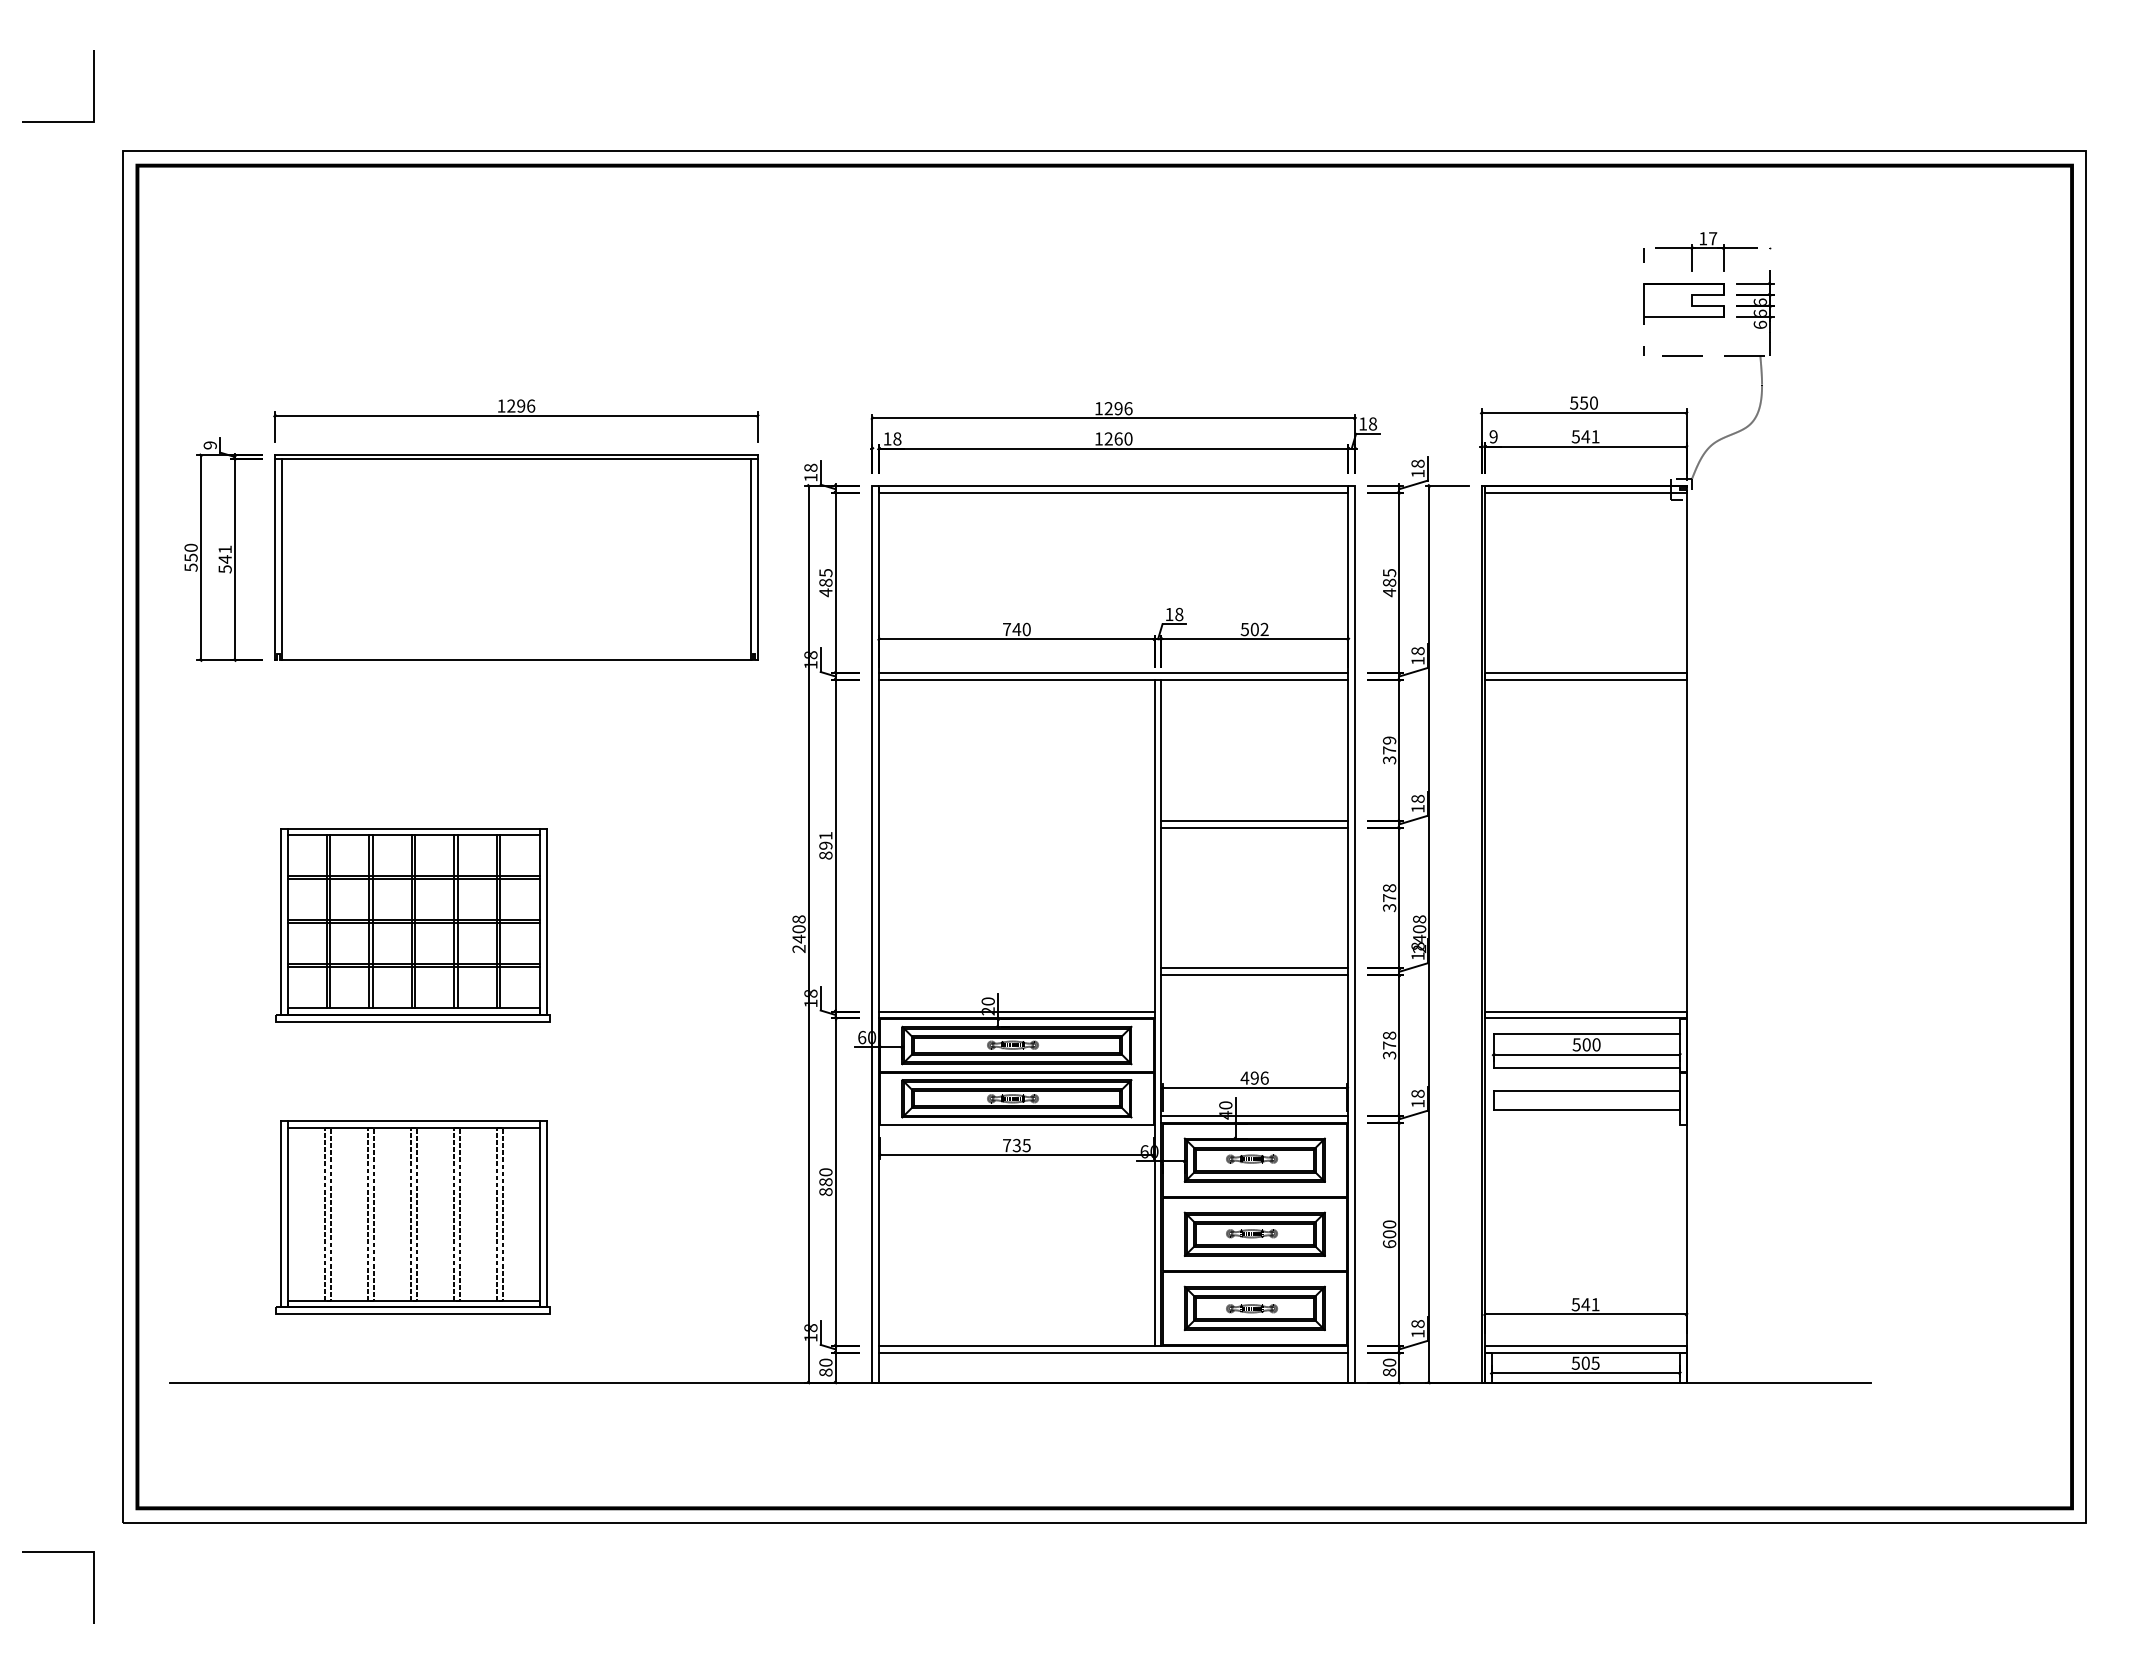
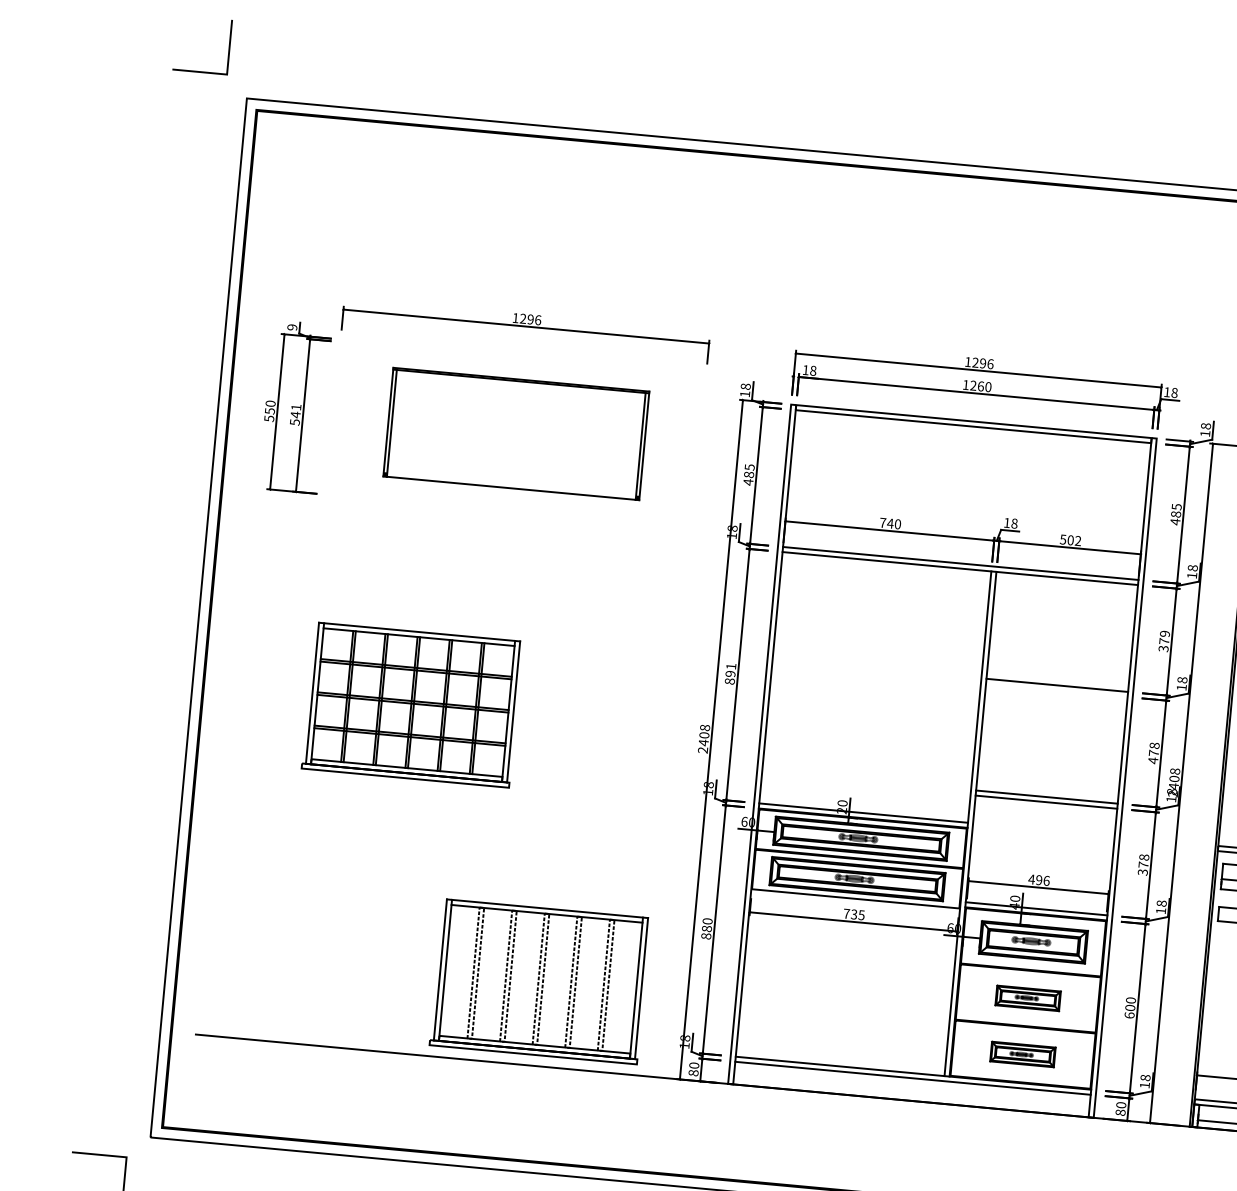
part: (516, 557) -> (516, 433), size x0.7
line: (1254, 827) -> (1056, 690), removed
text: (1389, 907) -> (1153, 760), 378 -> 478
part: (412, 1217) -> (539, 981), moved
part: (1254, 1233) -> (1028, 997), size x0.6
part: (1254, 1307) -> (1022, 1053), size x0.6

